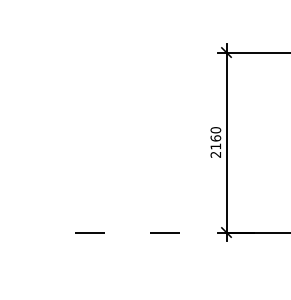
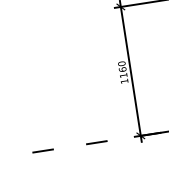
text: (215, 154) -> (124, 81), 2160 -> 1160

